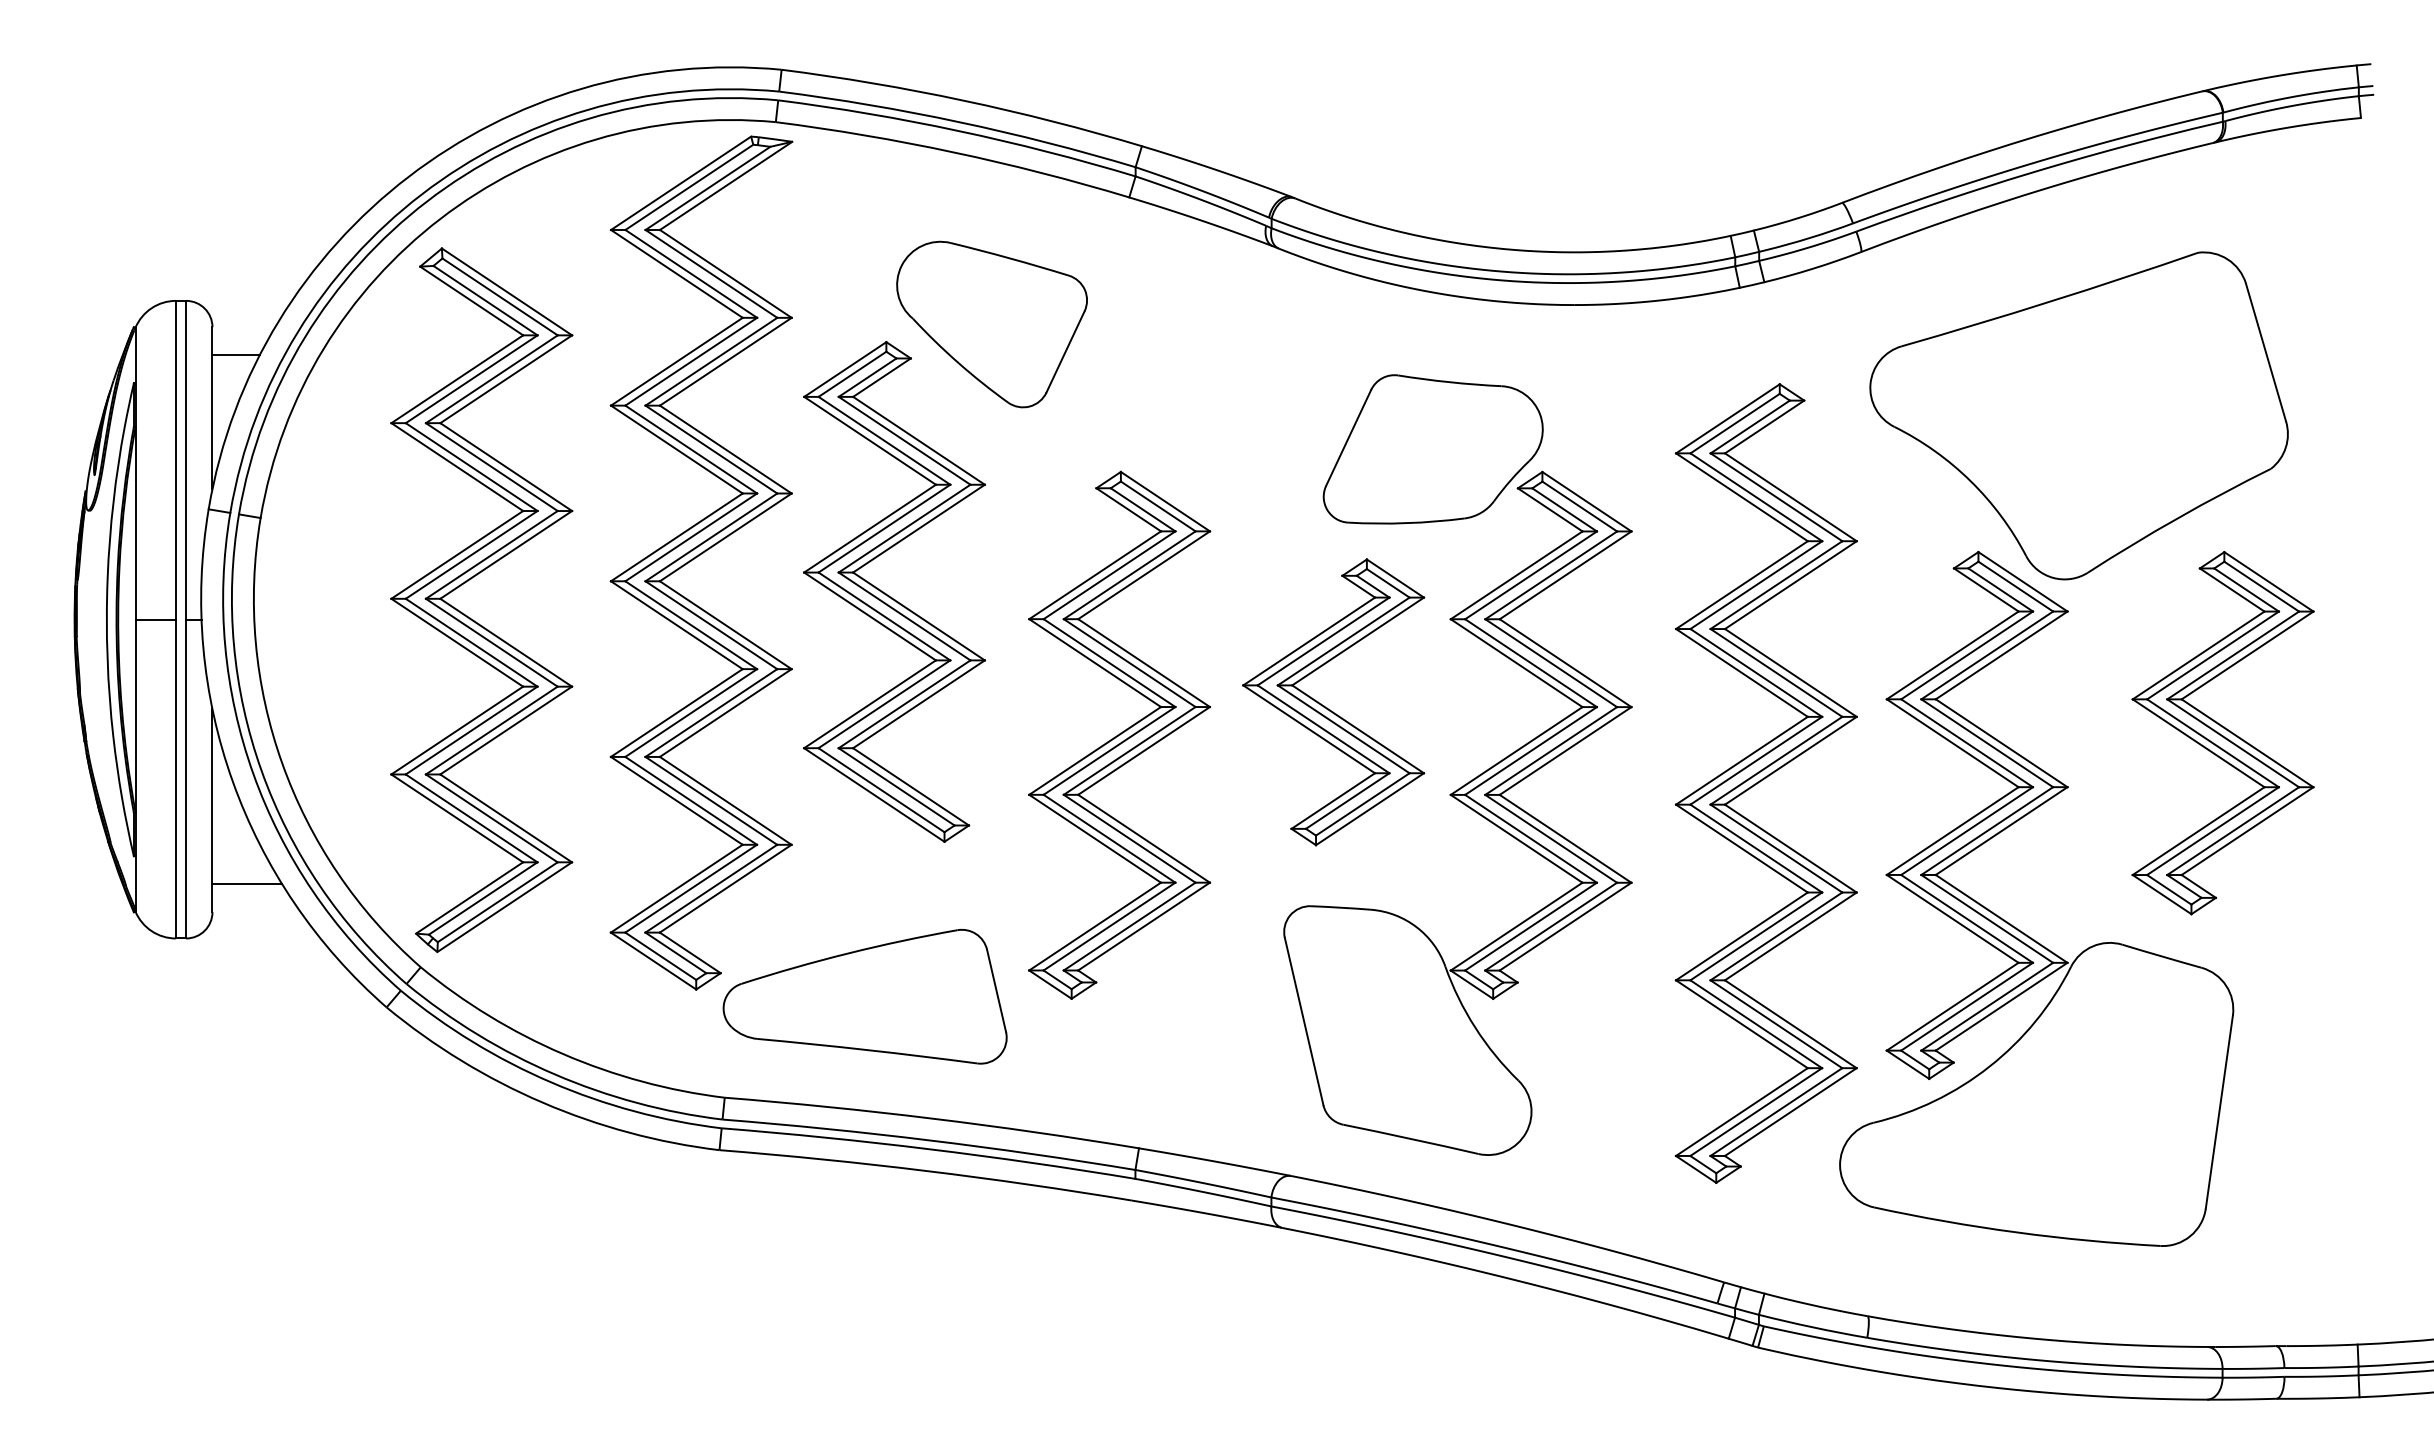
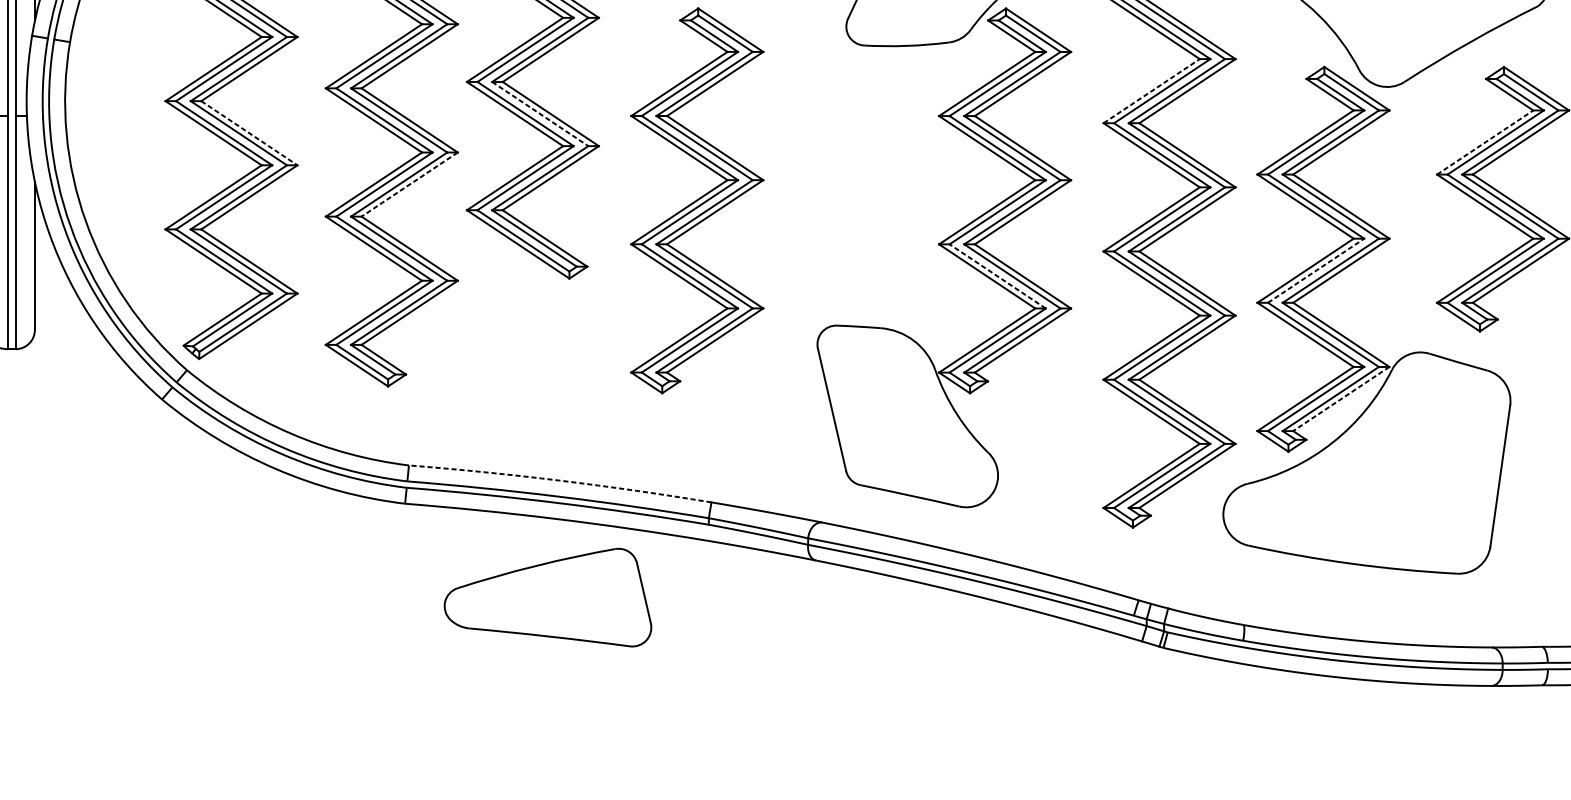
line: (1742, 584) -> (1152, 90), solid -> dashed
line: (905, 616) -> (540, 114), solid -> dashed
line: (506, 643) -> (249, 133), solid -> dashed
line: (2199, 655) -> (1485, 142), solid -> dashed
part: (1330, 709) -> (851, 181), removed
line: (725, 713) -> (409, 184), solid -> dashed
line: (1967, 830) -> (1316, 270), solid -> dashed
line: (1530, 838) -> (997, 276), solid -> dashed
line: (247, 884) -> (60, 309), removed
part: (864, 996) -> (547, 597), moved
line: (2001, 1007) -> (1341, 399), solid -> dashed
arc: (932, 1118) -> (560, 480), solid -> dashed

